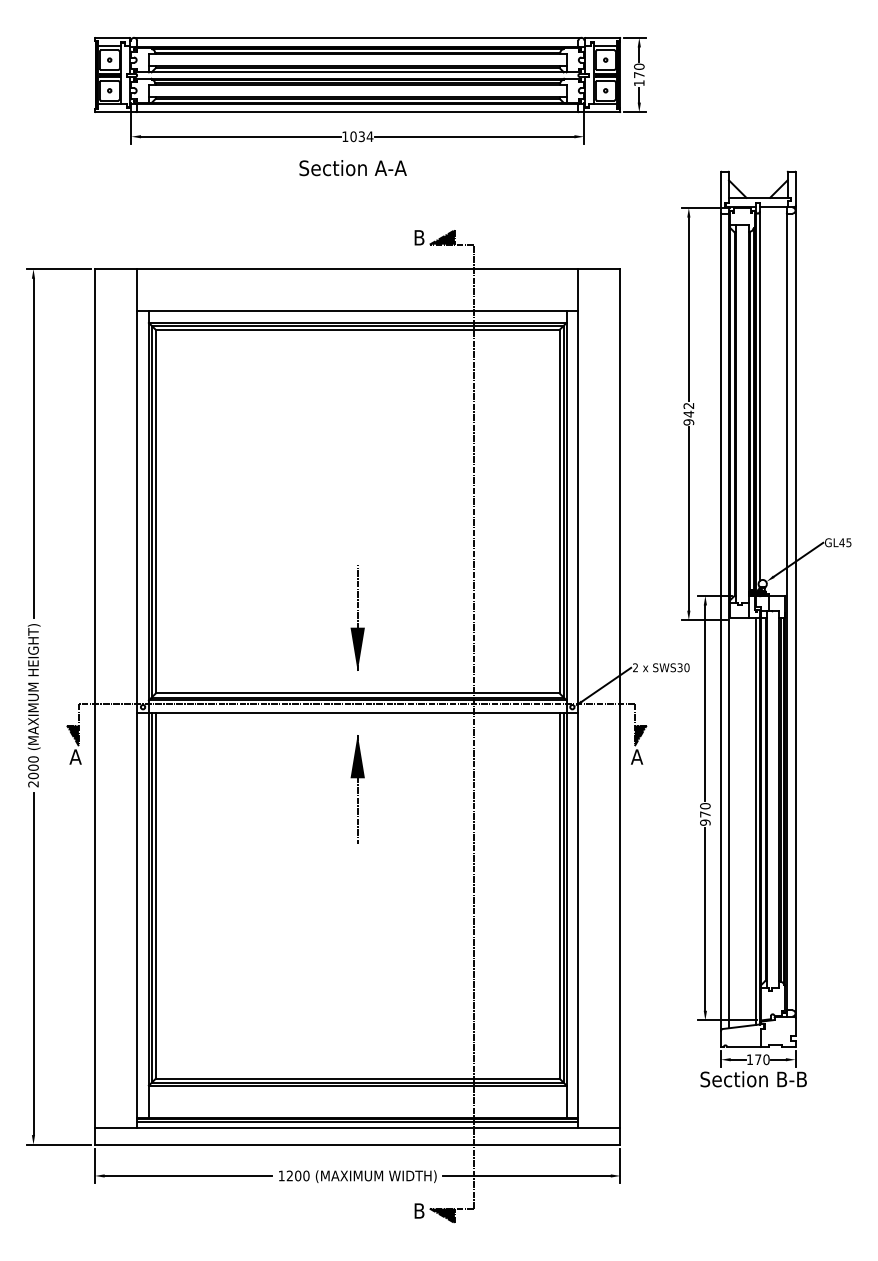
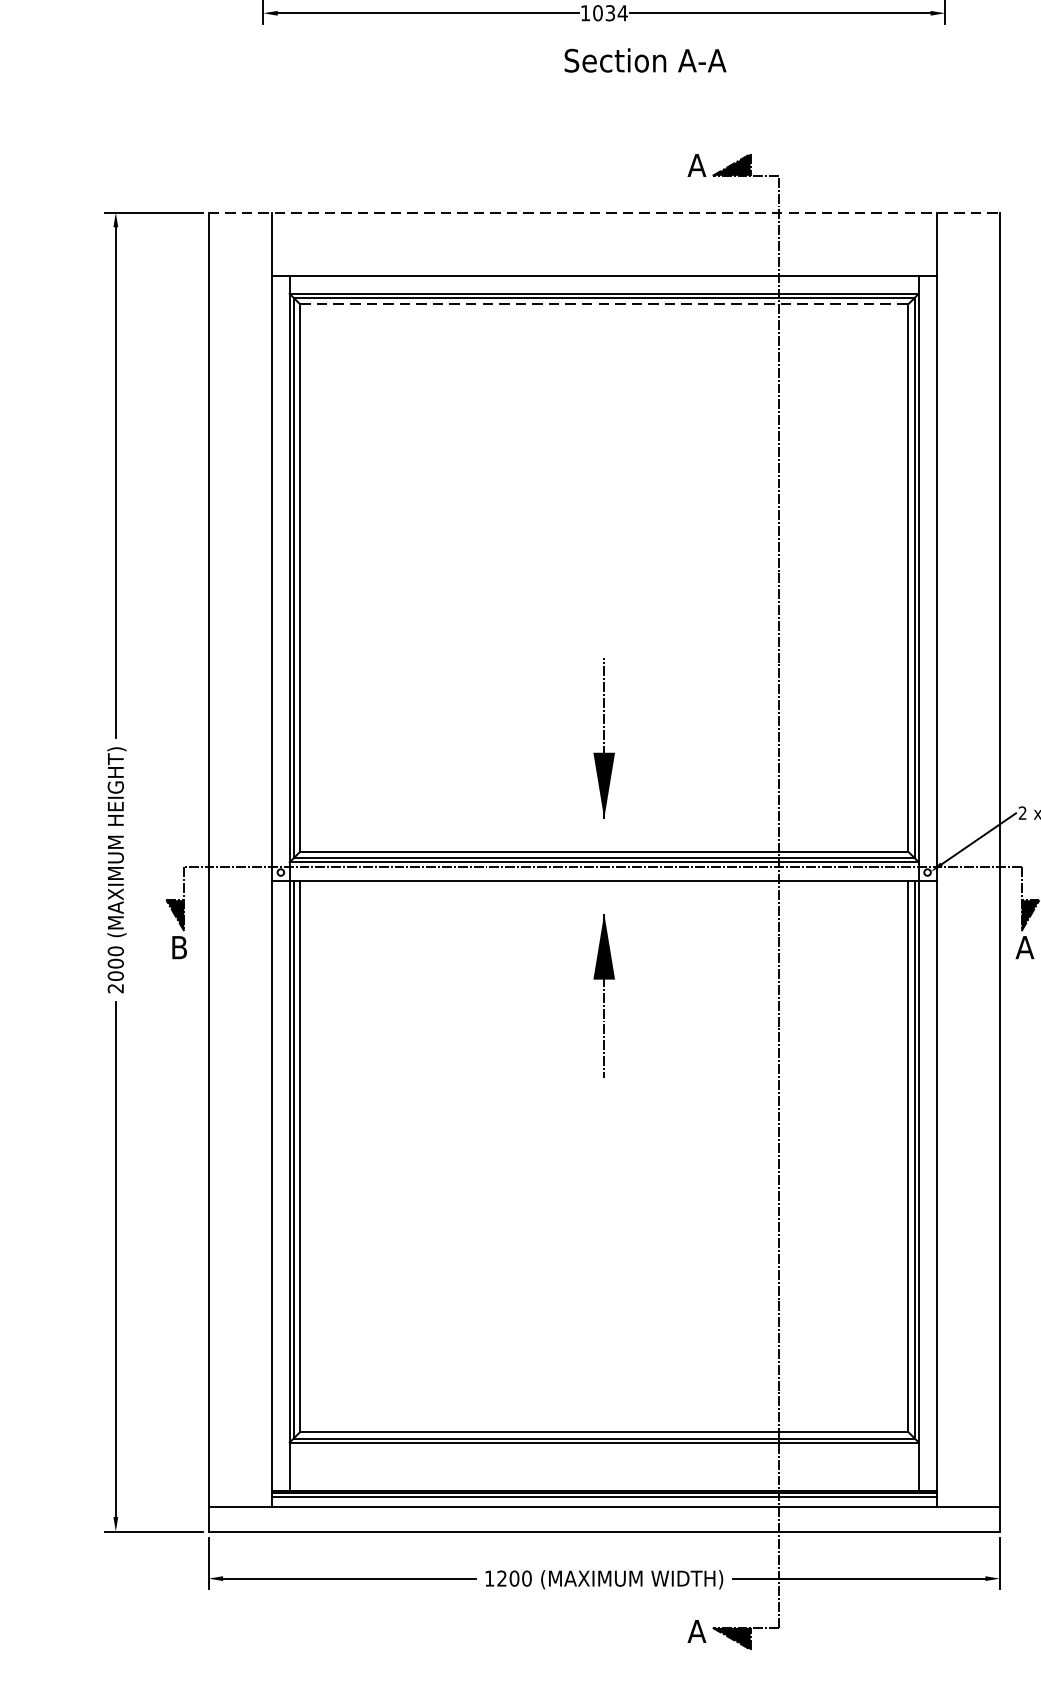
text: (352, 168) -> (644, 61), moved
text: (419, 237) -> (697, 165), B -> A
line: (357, 269) -> (603, 213), solid -> dashed
line: (357, 330) -> (603, 305), solid -> dashed
text: (75, 756) -> (179, 946), A -> B
text: (419, 1210) -> (697, 1630), B -> A

